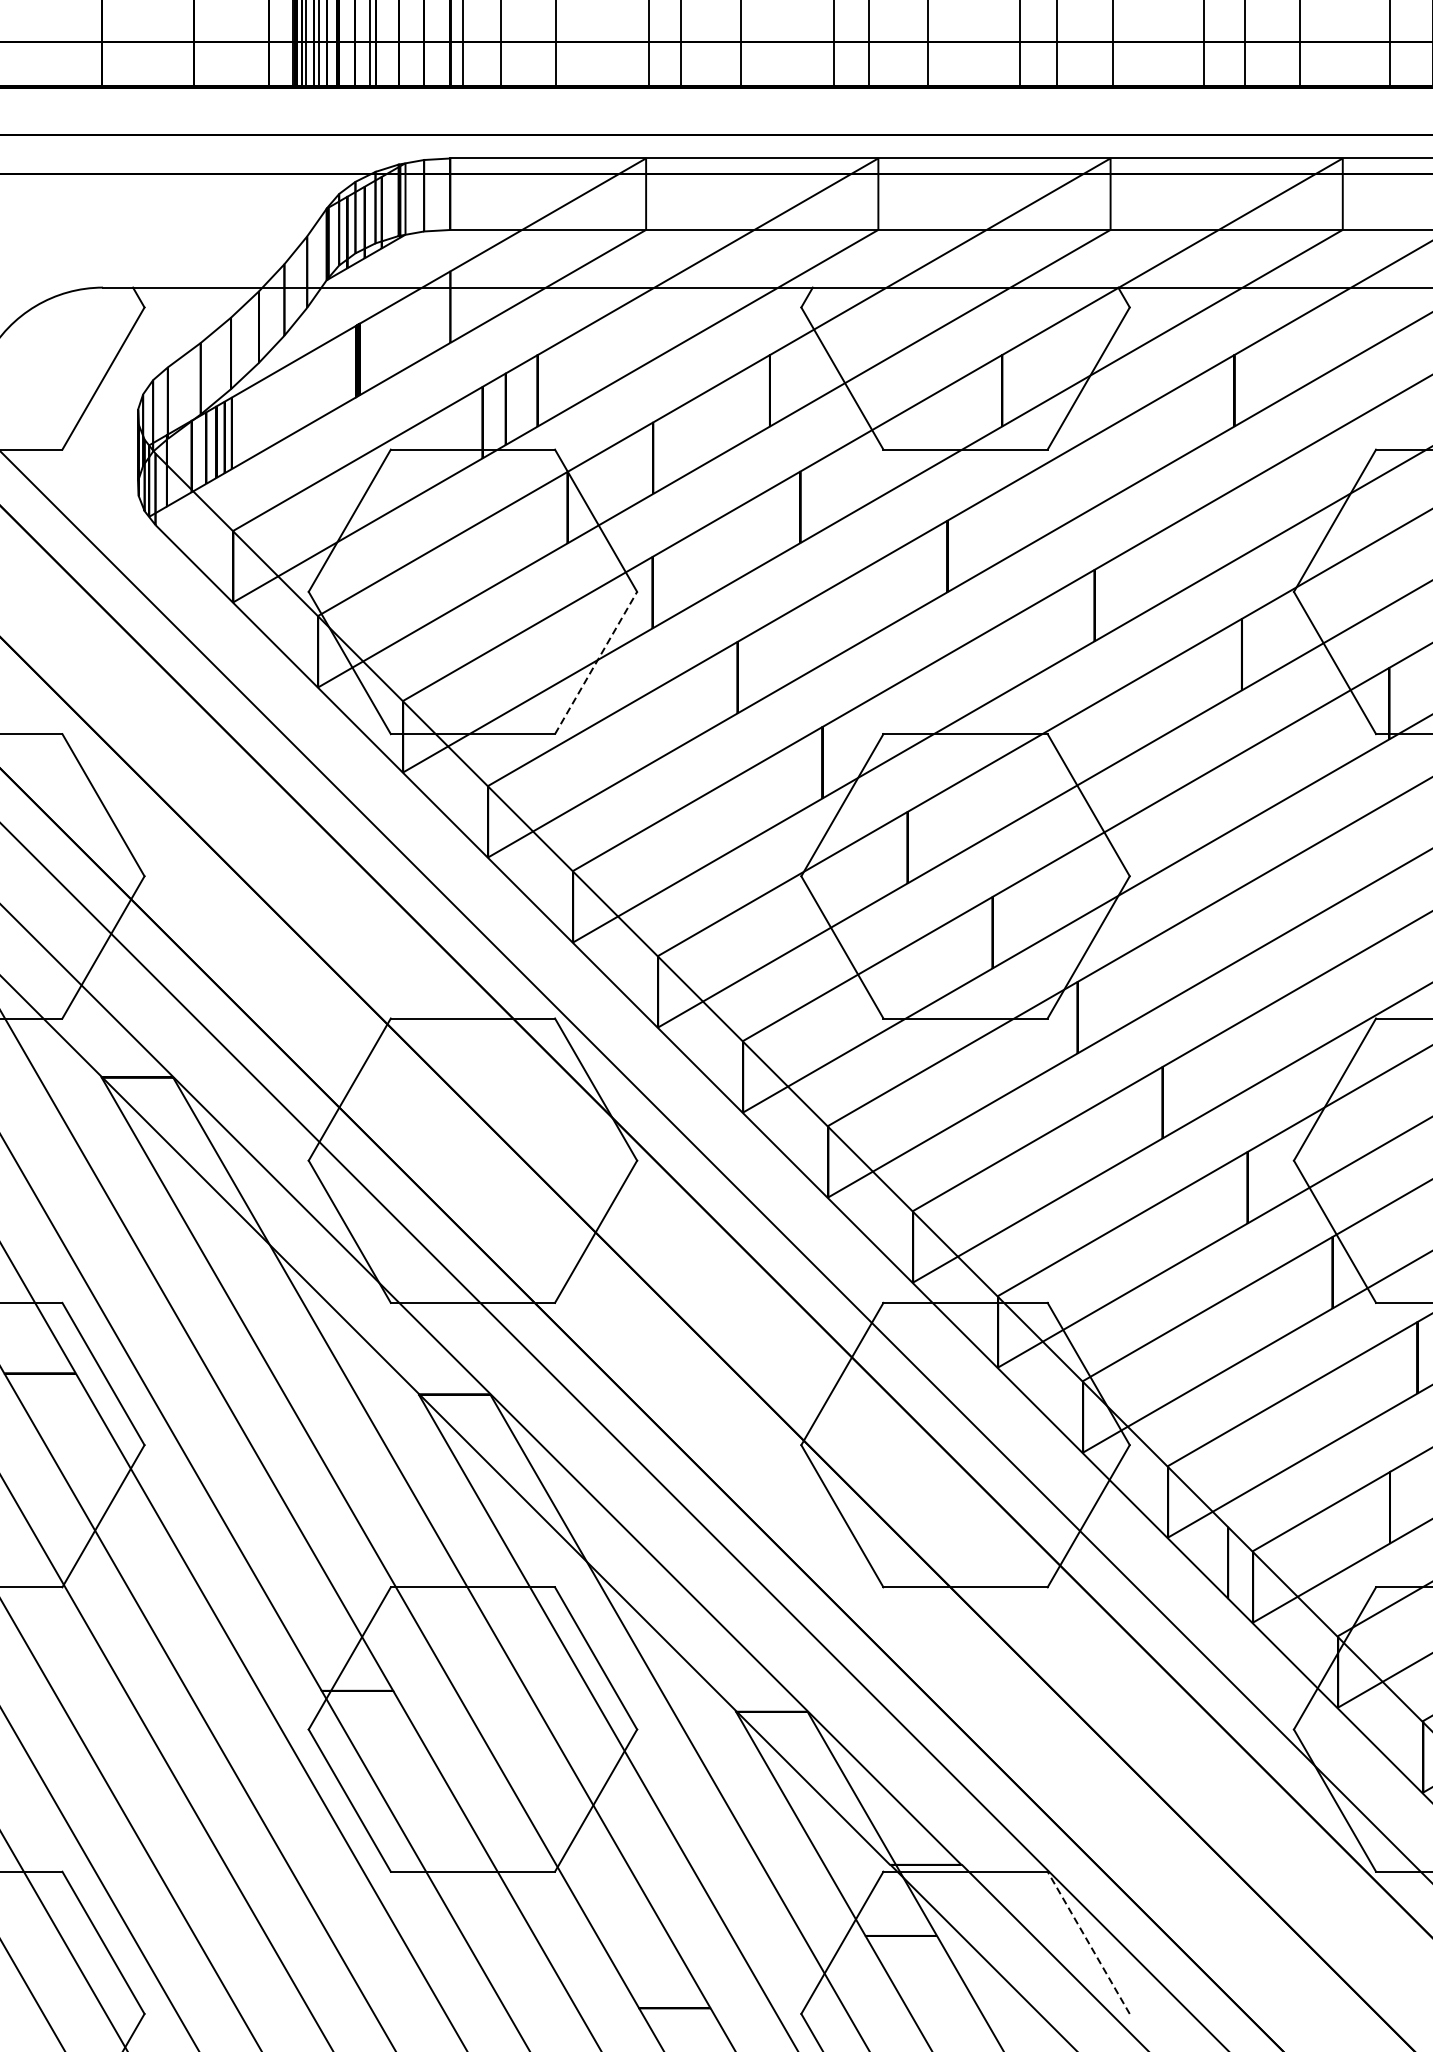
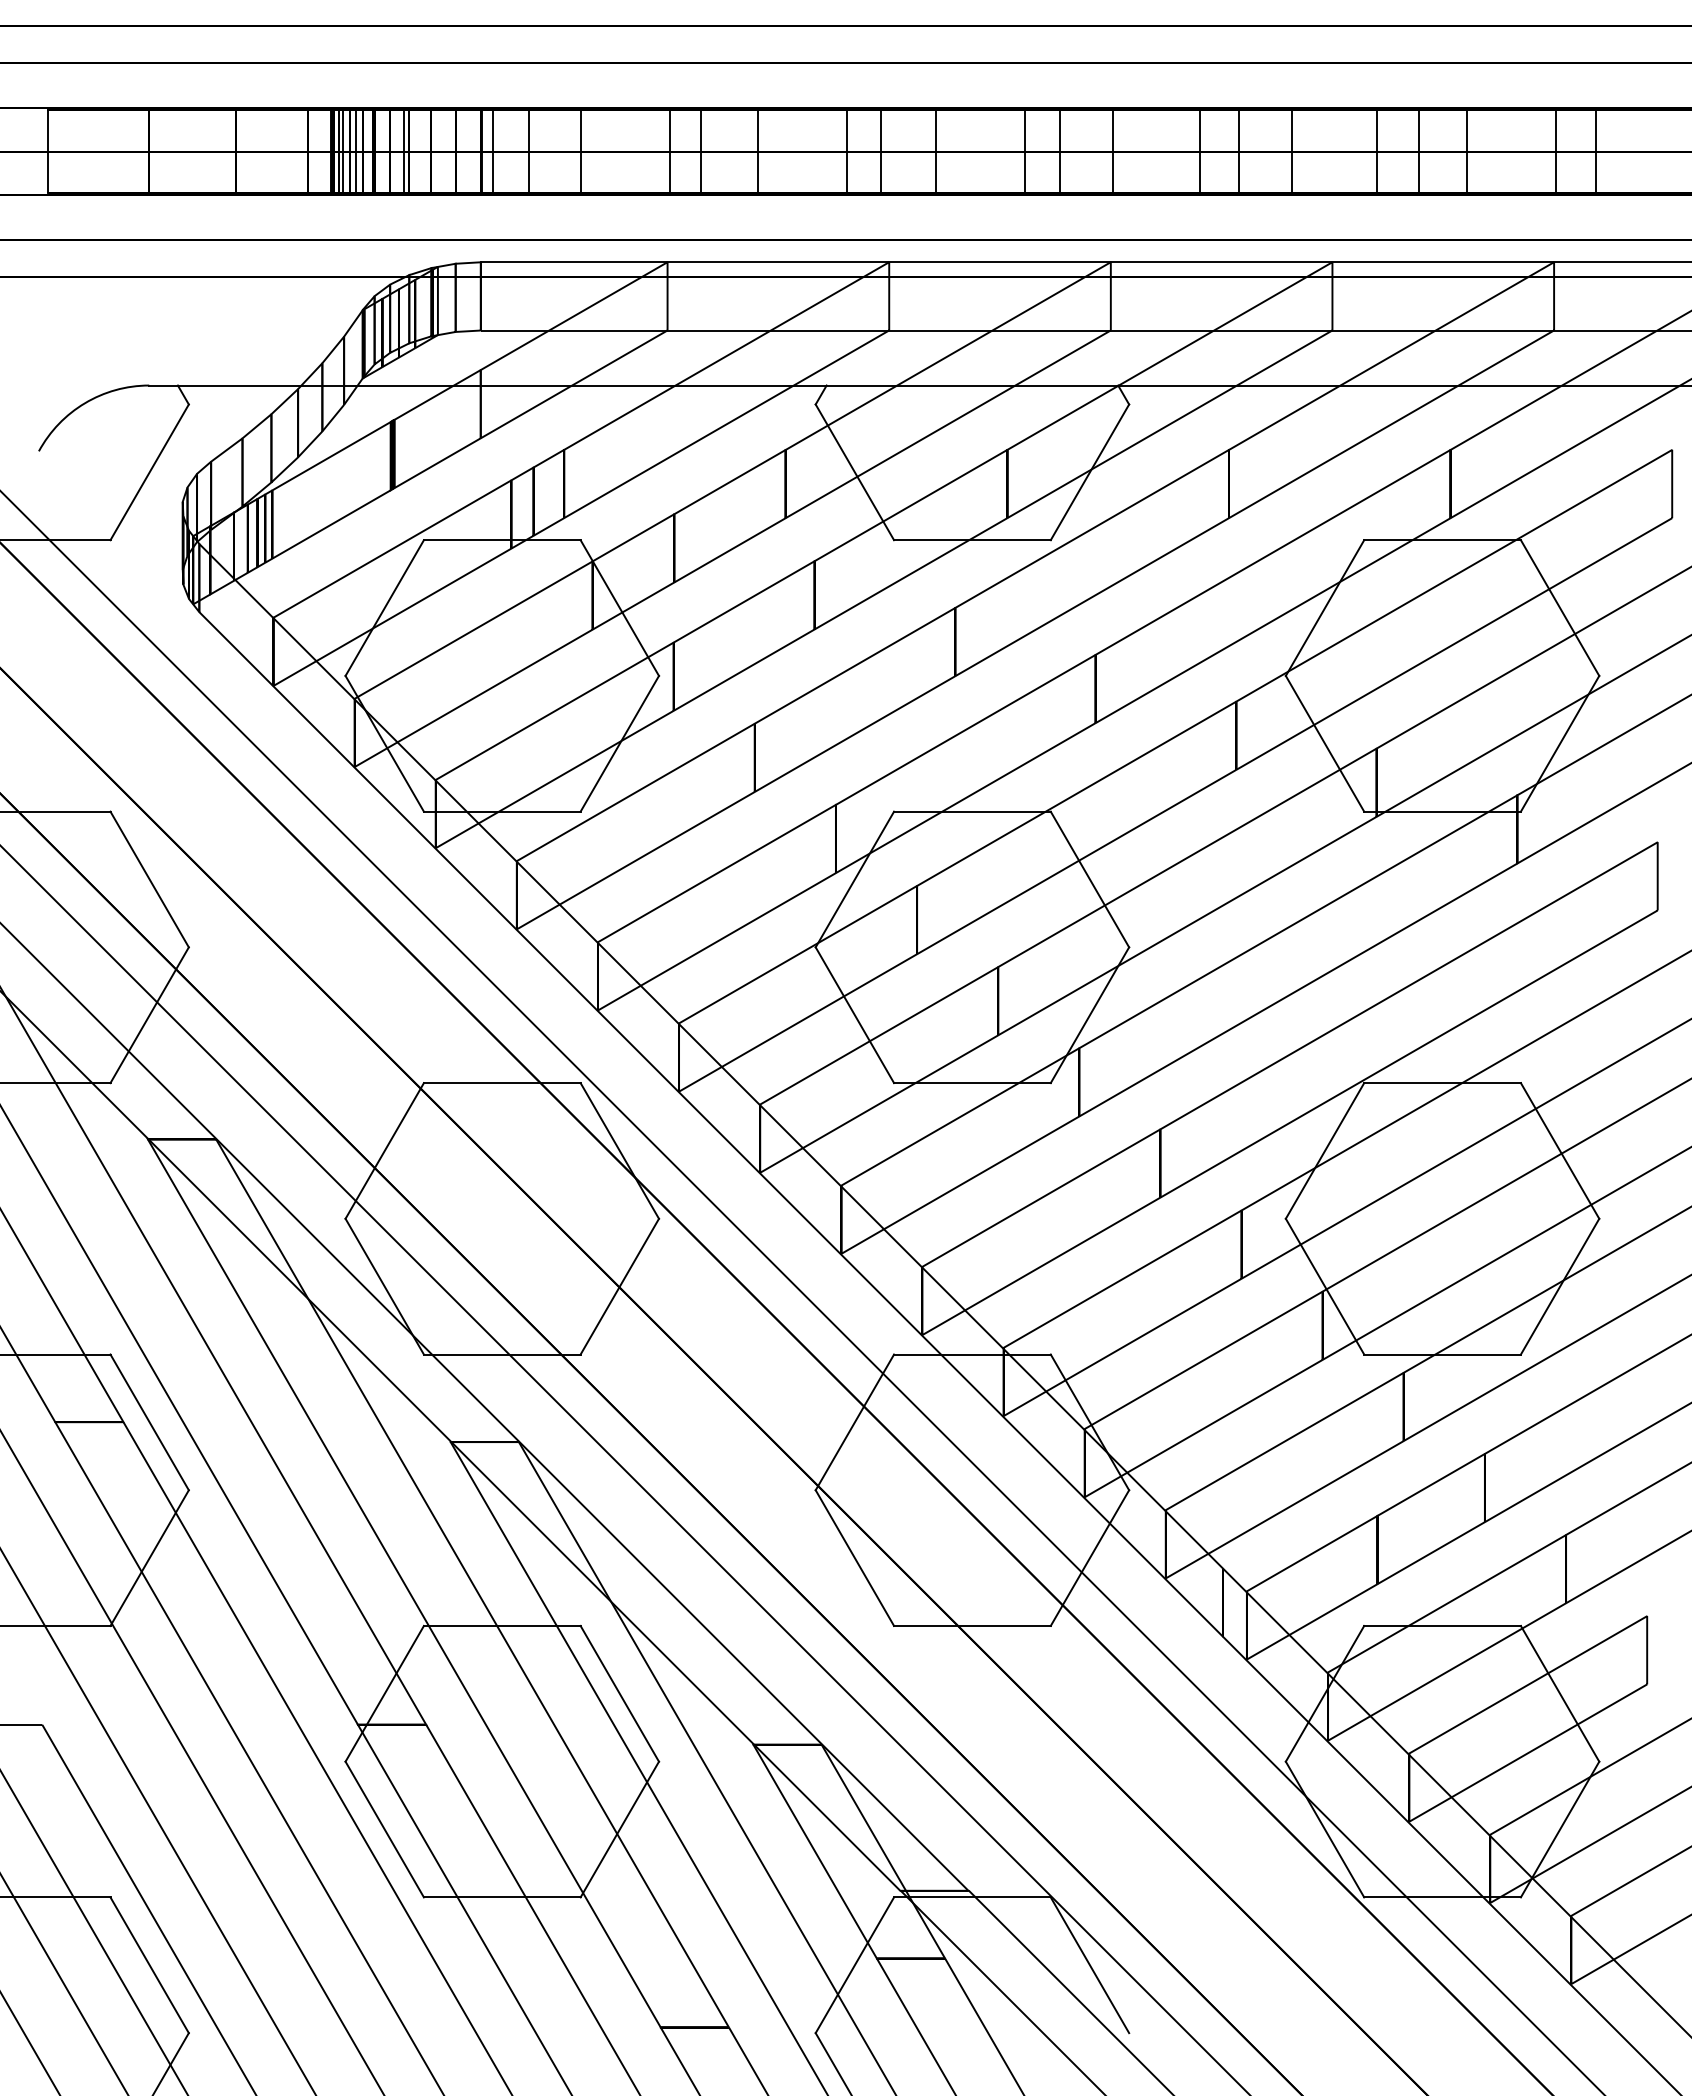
line: (596, 662) -> (620, 743), dashed -> solid
line: (1088, 1942) -> (1089, 1964), dashed -> solid

